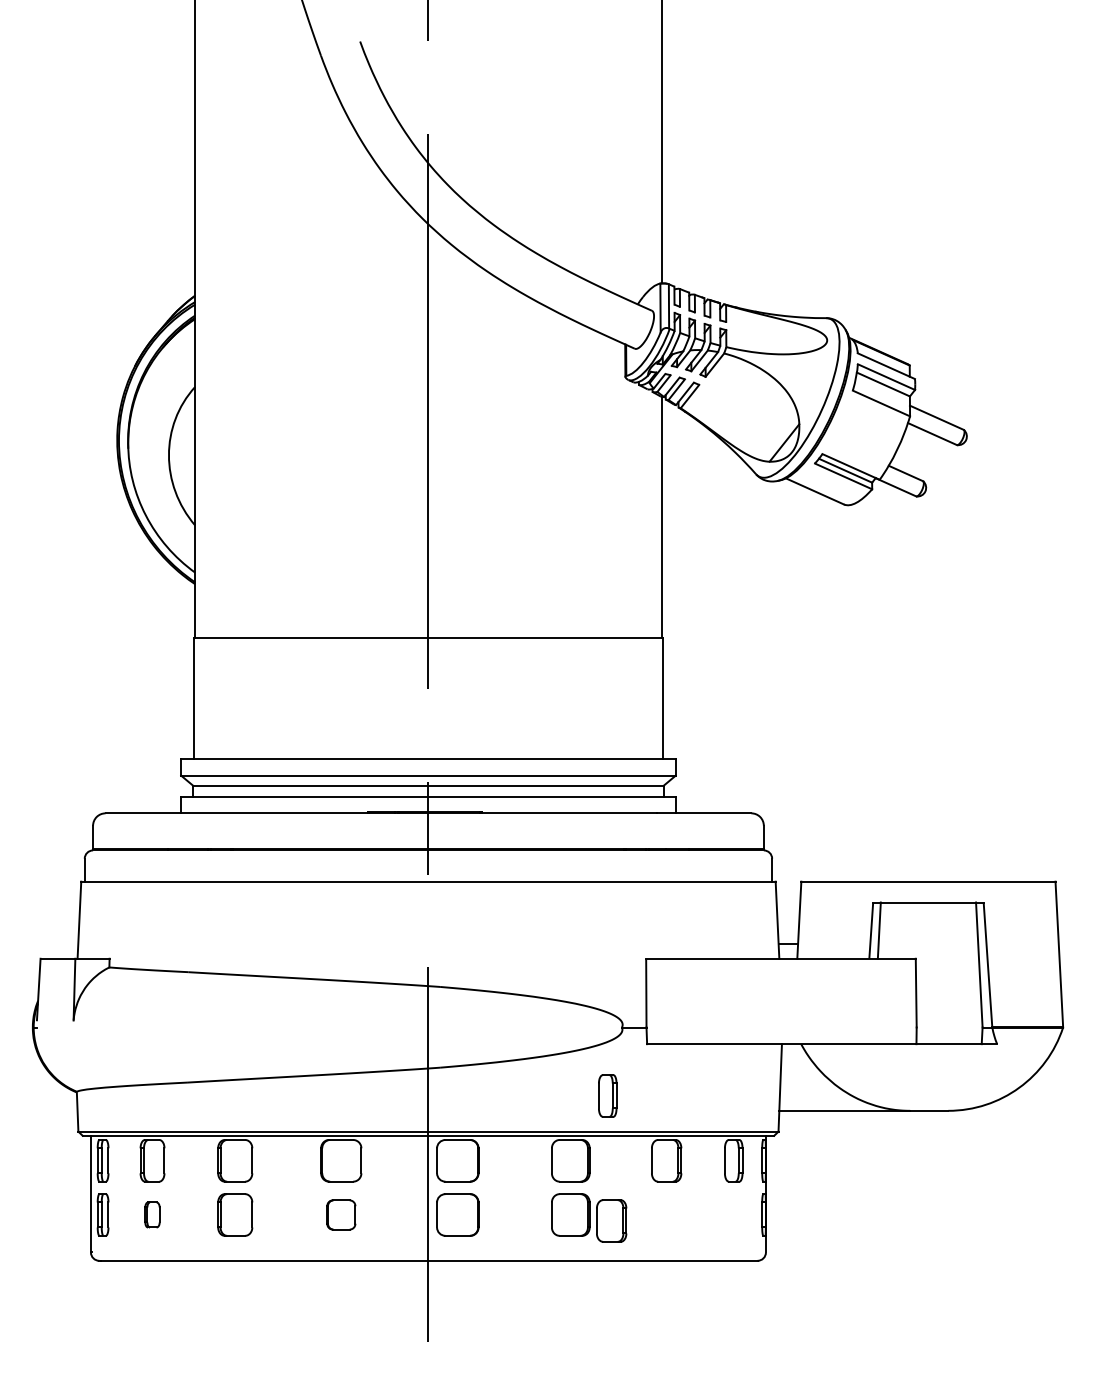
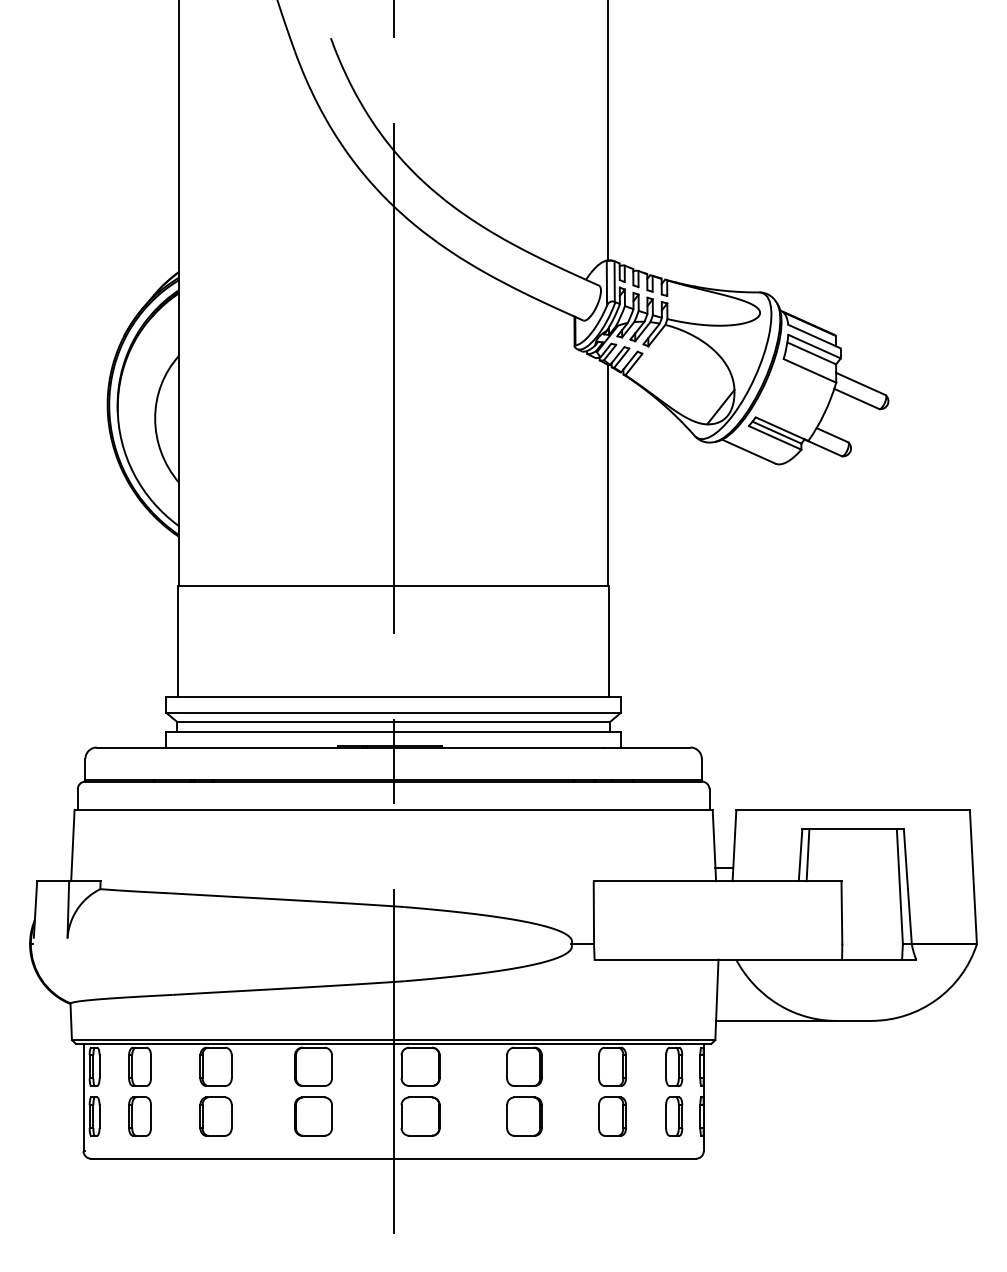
part: (607, 1095) -> (673, 1116), moved
part: (152, 1214) -> (140, 1116), size x1.67
part: (341, 1214) -> (313, 1116), size x1.43
part: (611, 1220) -> (612, 1116), moved

